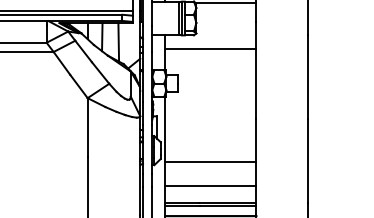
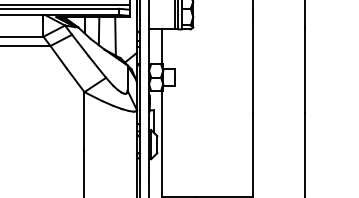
line: (210, 48) -> (207, 42), removed
line: (210, 161) -> (207, 155), removed
line: (210, 186) -> (207, 180), removed

